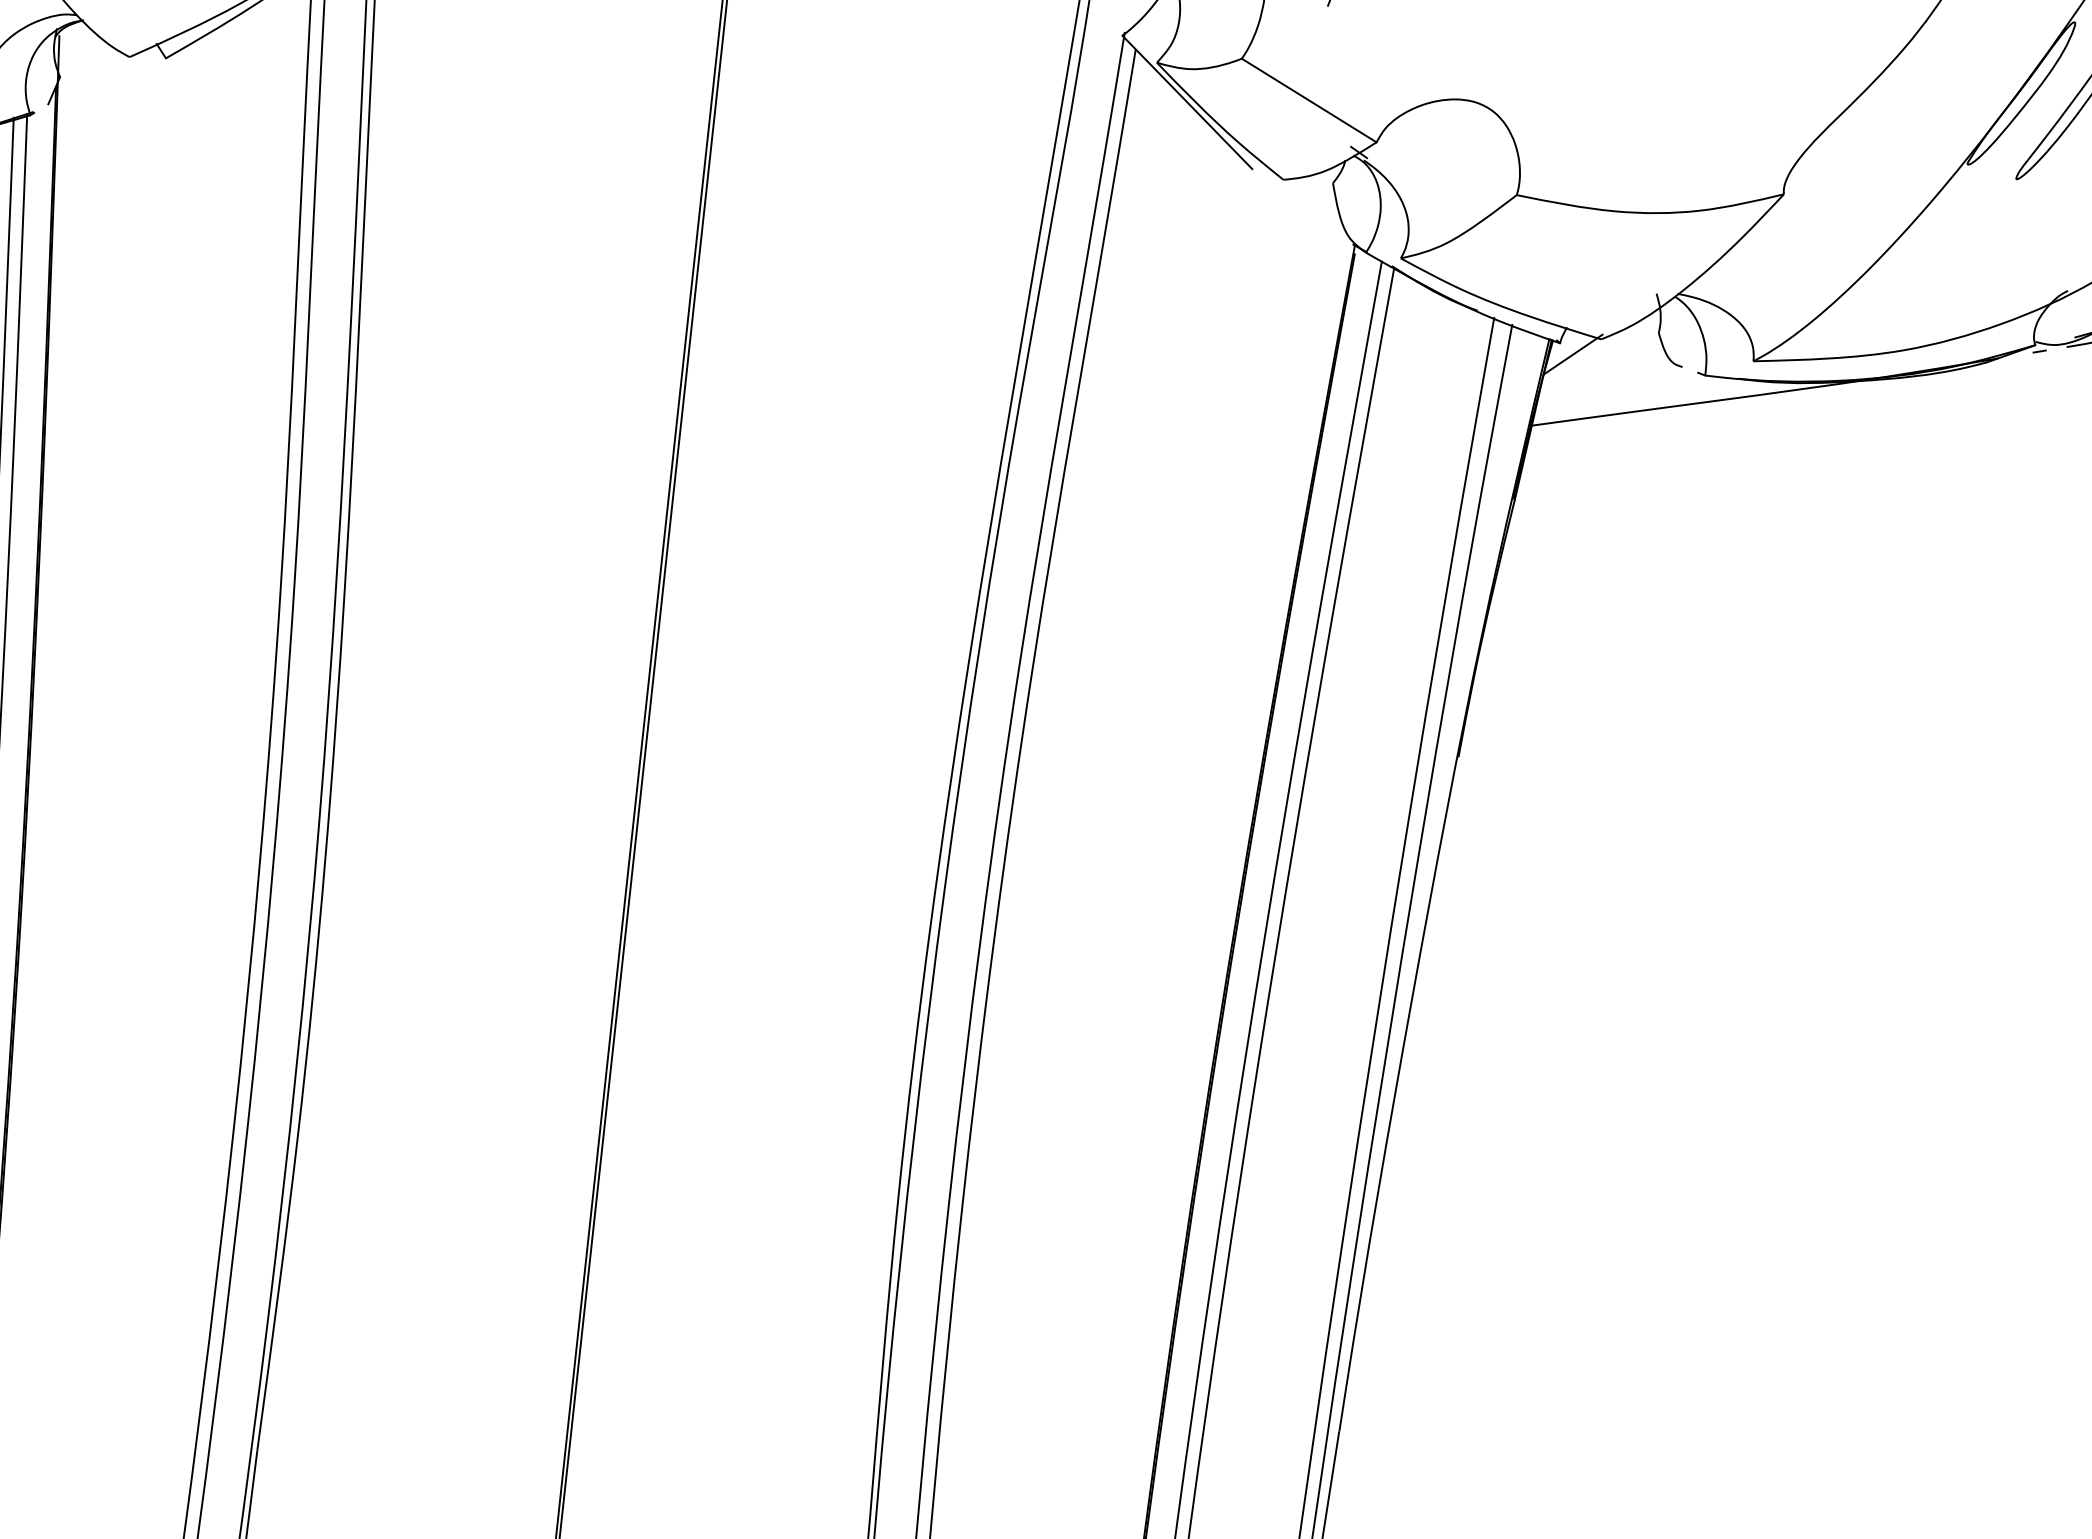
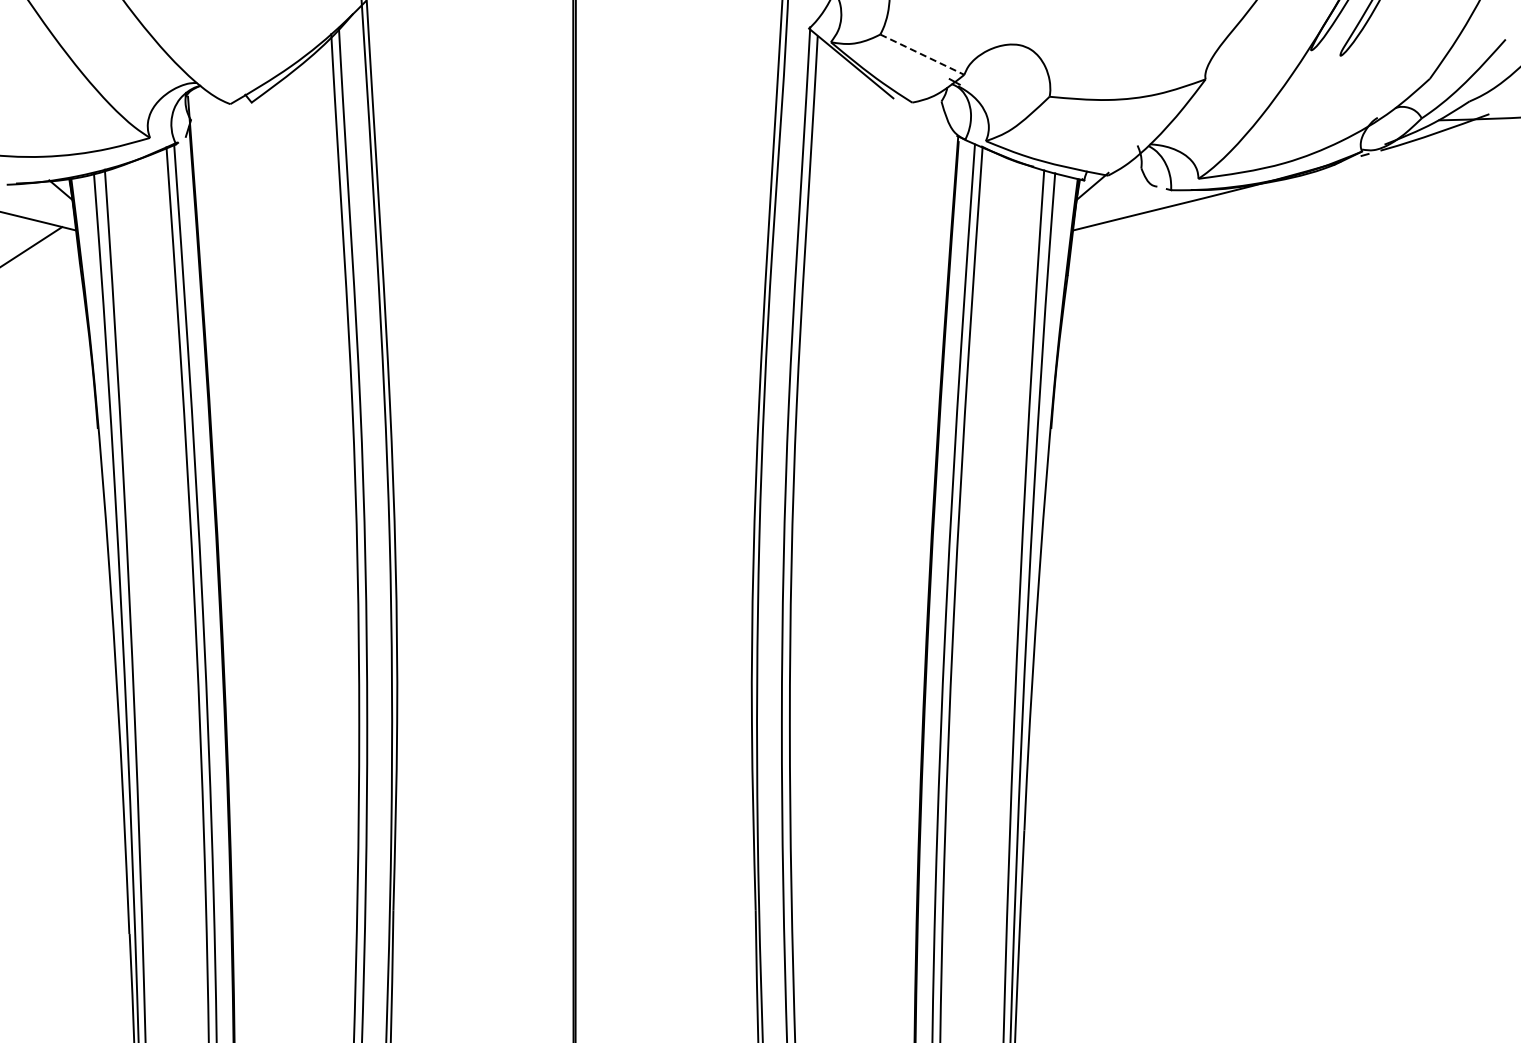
line: (1309, 100) -> (922, 54), solid -> dashed

